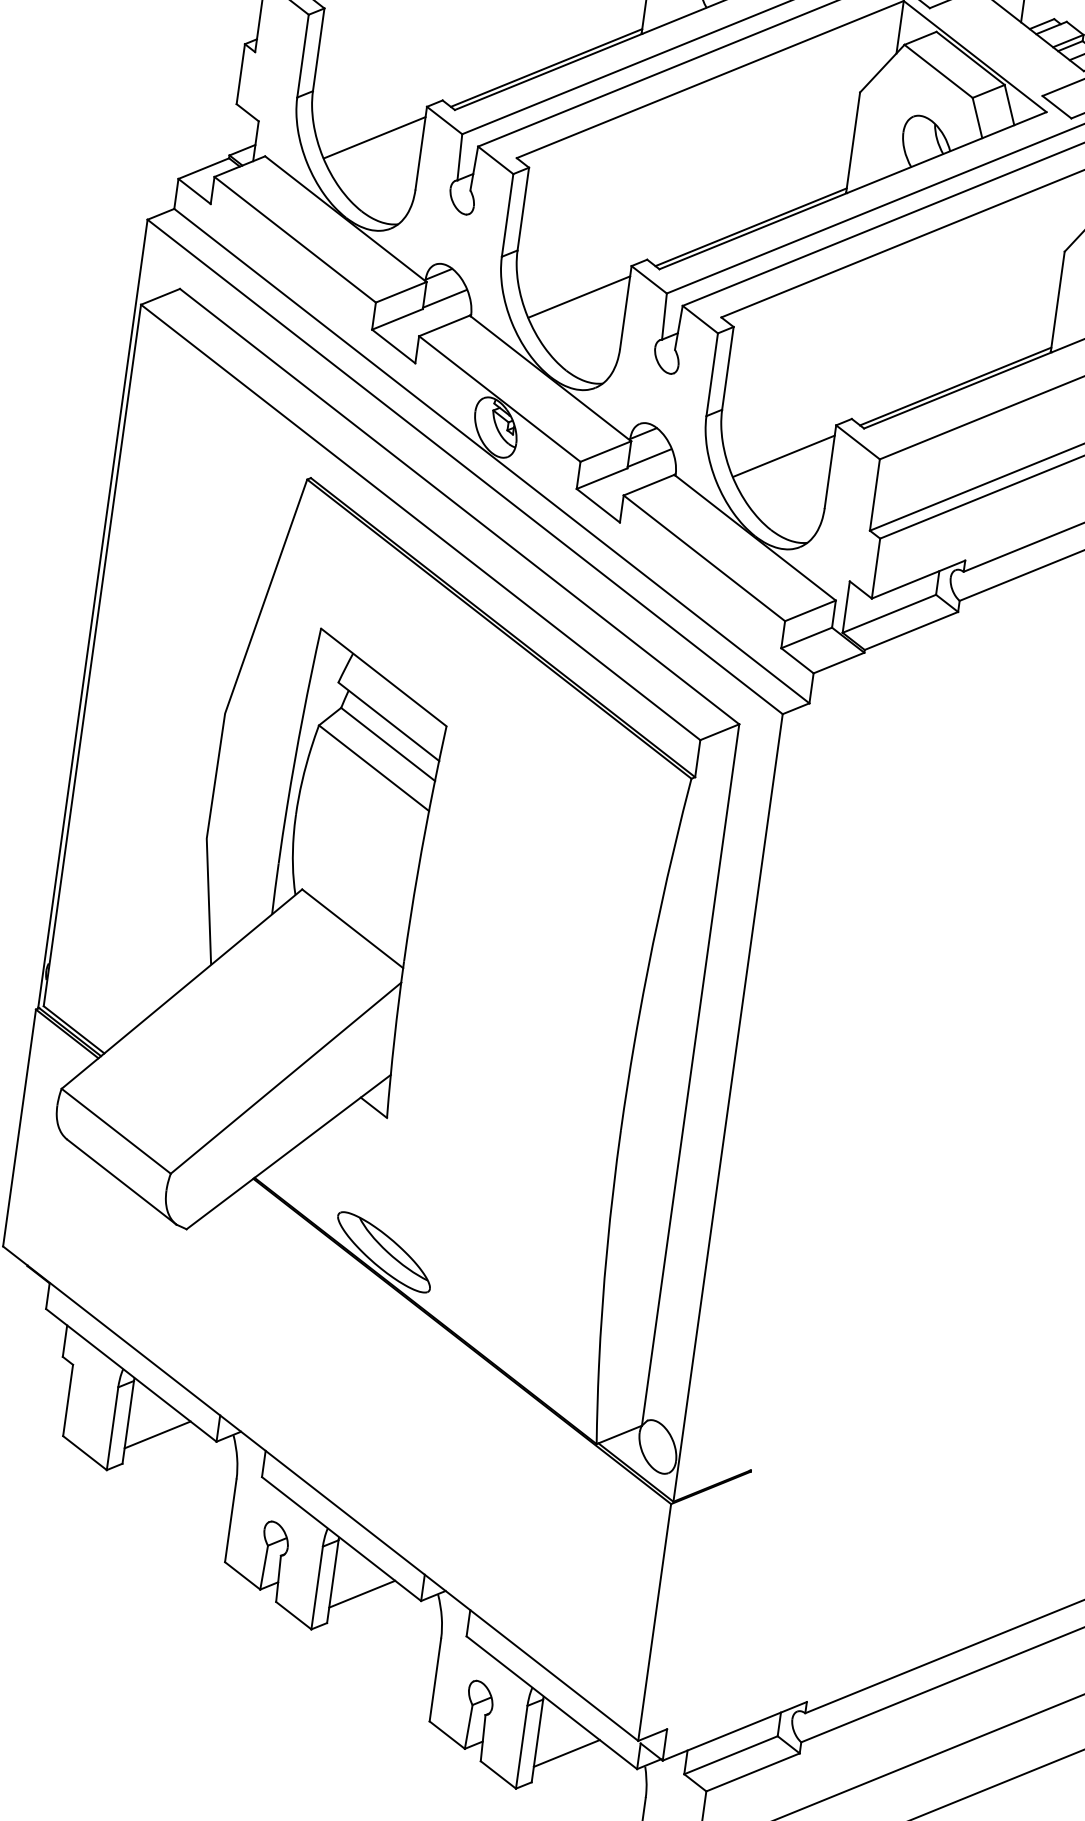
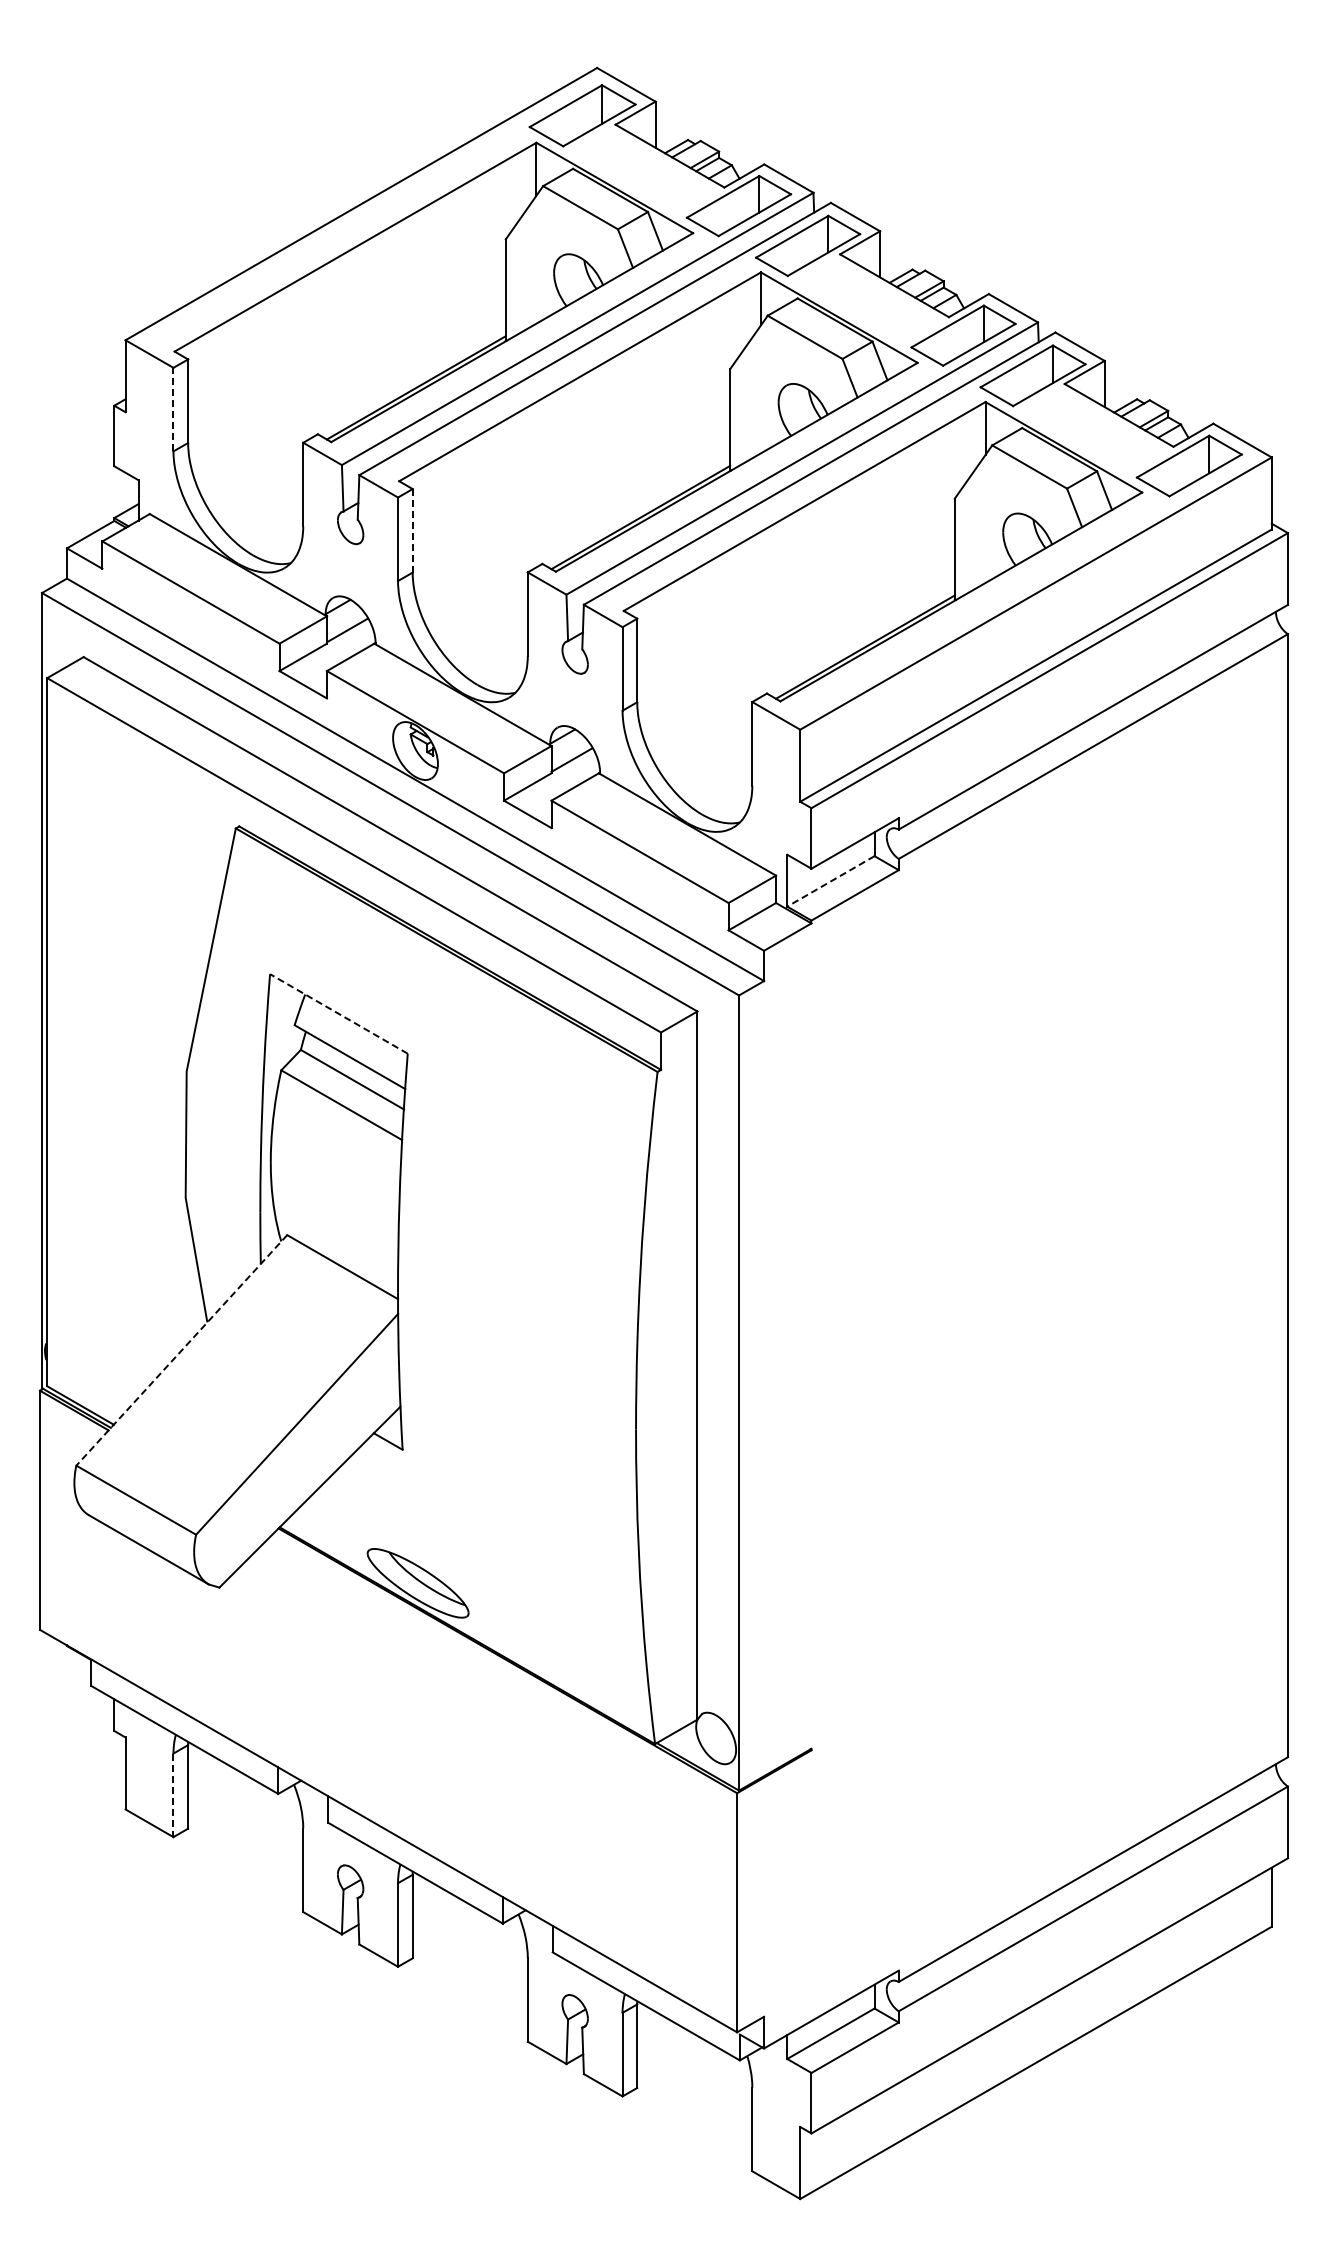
line: (303, 56) -> (173, 409), solid -> dashed
line: (374, 137) -> (255, 480), removed
line: (523, 208) -> (412, 530), solid -> dashed
line: (578, 296) -> (479, 609), removed
line: (783, 455) -> (704, 739), removed
line: (888, 613) -> (830, 881), solid -> dashed
line: (383, 676) -> (338, 1013), solid -> dashed
line: (181, 989) -> (181, 1350), solid -> dashed
line: (112, 1428) -> (173, 1795), solid -> dashed
line: (157, 1435) -> (218, 1795), removed
line: (362, 1593) -> (443, 1924), removed
line: (566, 1753) -> (667, 2054), removed

